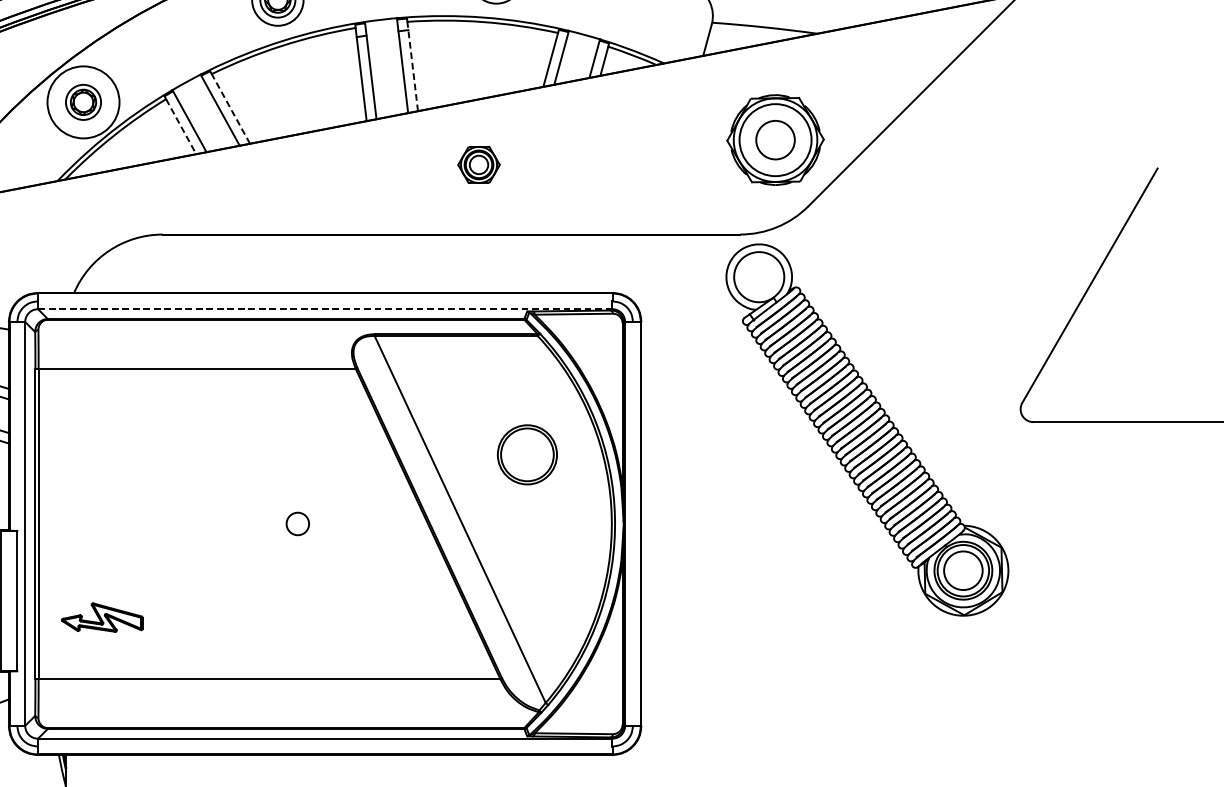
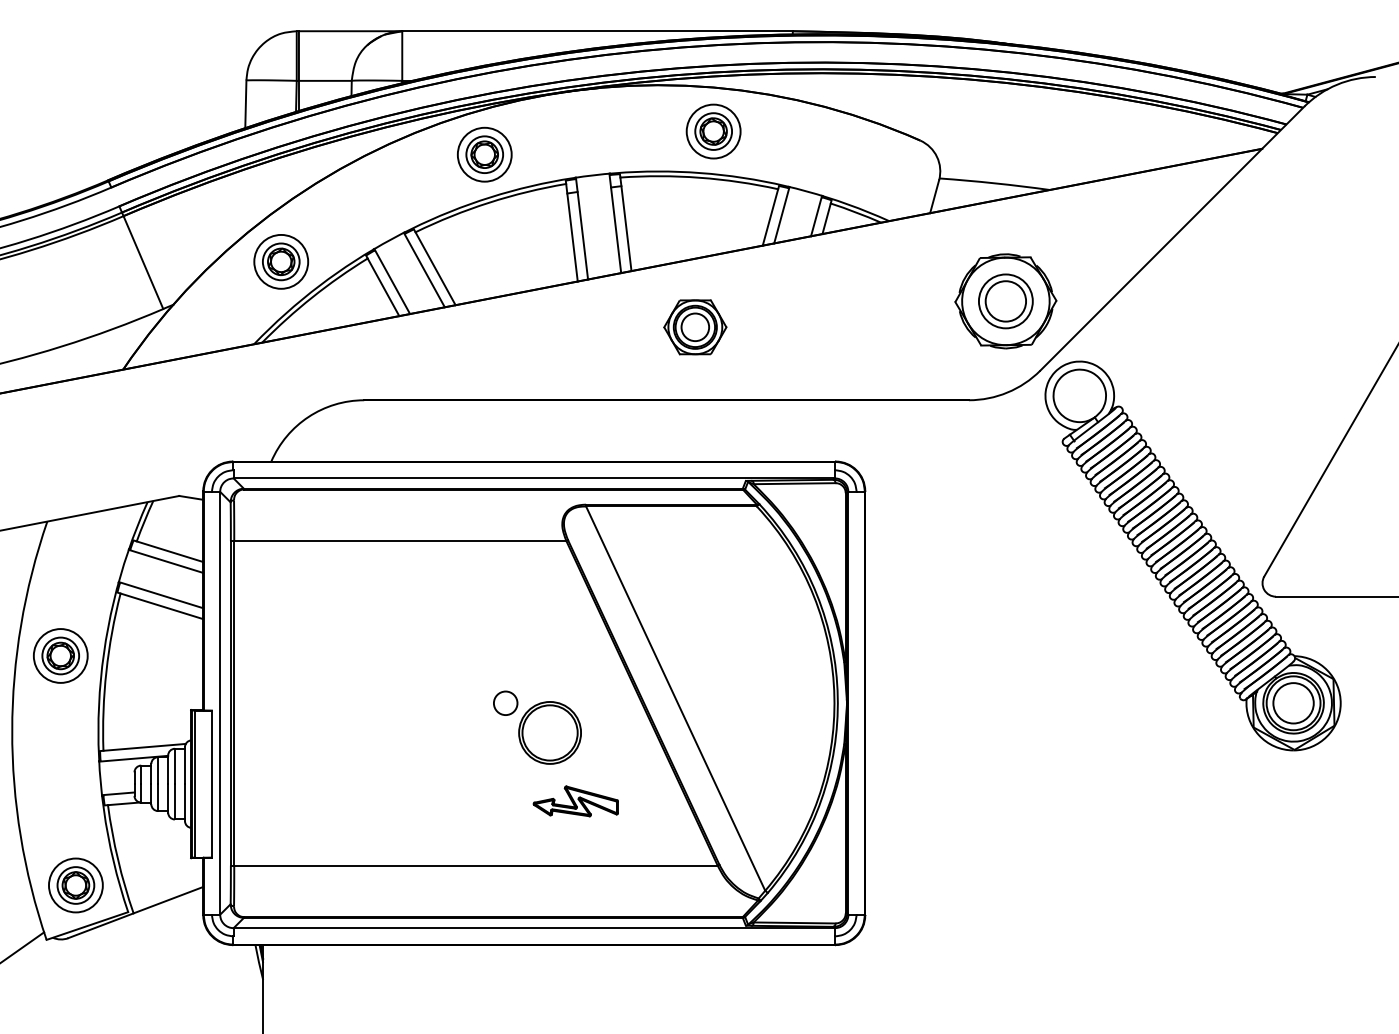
line: (412, 65) -> (625, 223), dashed -> solid
circle: (83, 102) -> (281, 261), size x0.71
line: (230, 108) -> (435, 268), dashed -> solid
line: (181, 126) -> (383, 287), dashed -> solid
circle: (775, 140) -> (1005, 301), size x0.71
part: (479, 165) -> (695, 327), size x1.43
line: (325, 309) -> (534, 478), dashed -> solid
part: (866, 429) -> (1192, 555), moved
part: (526, 454) -> (549, 732), moved
part: (101, 617) -> (575, 801), moved

